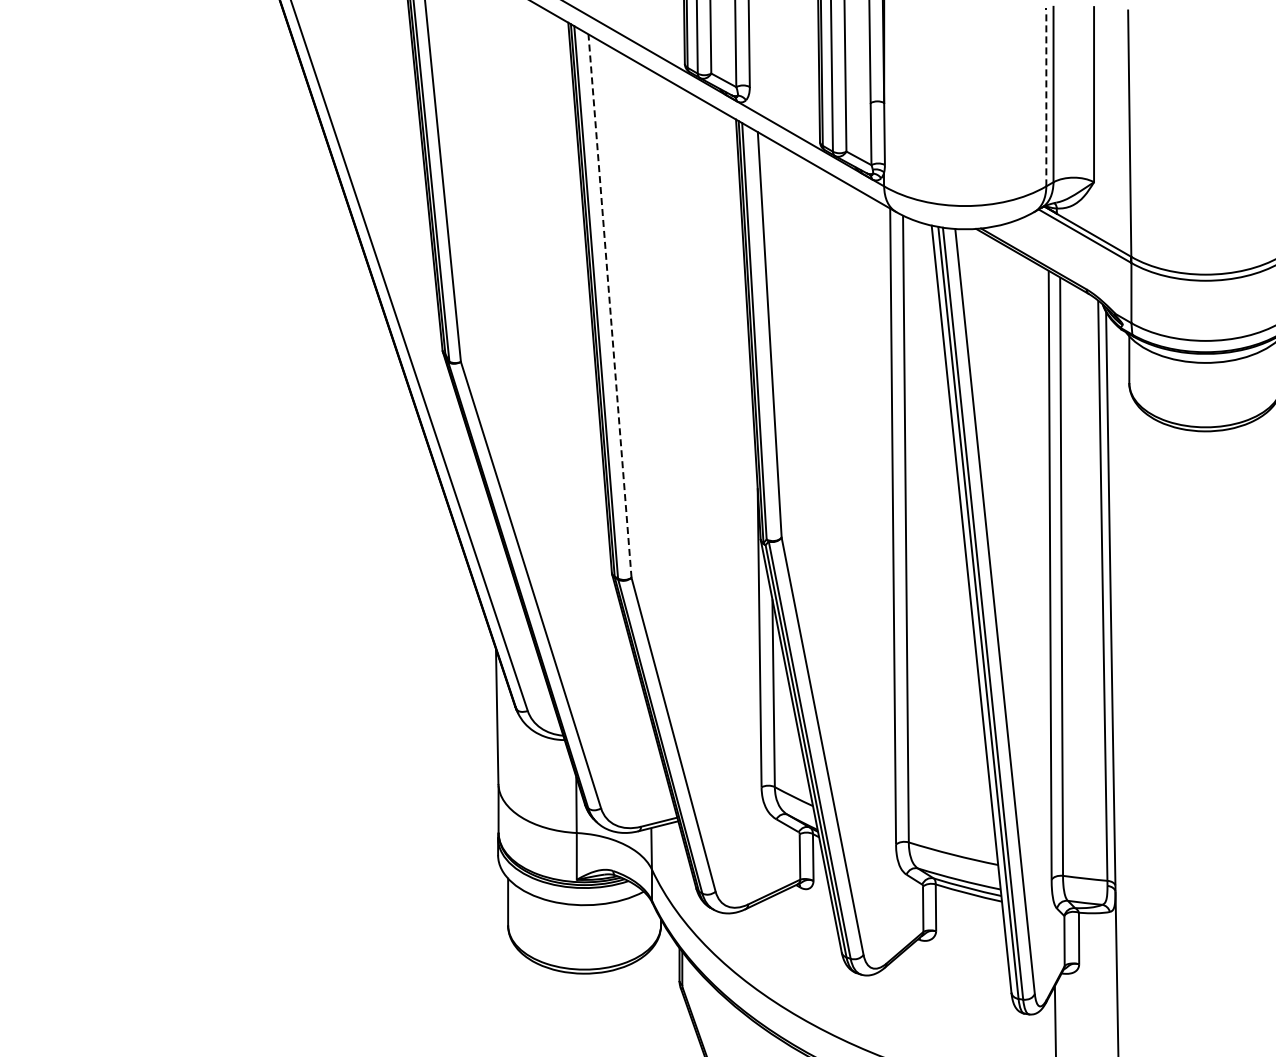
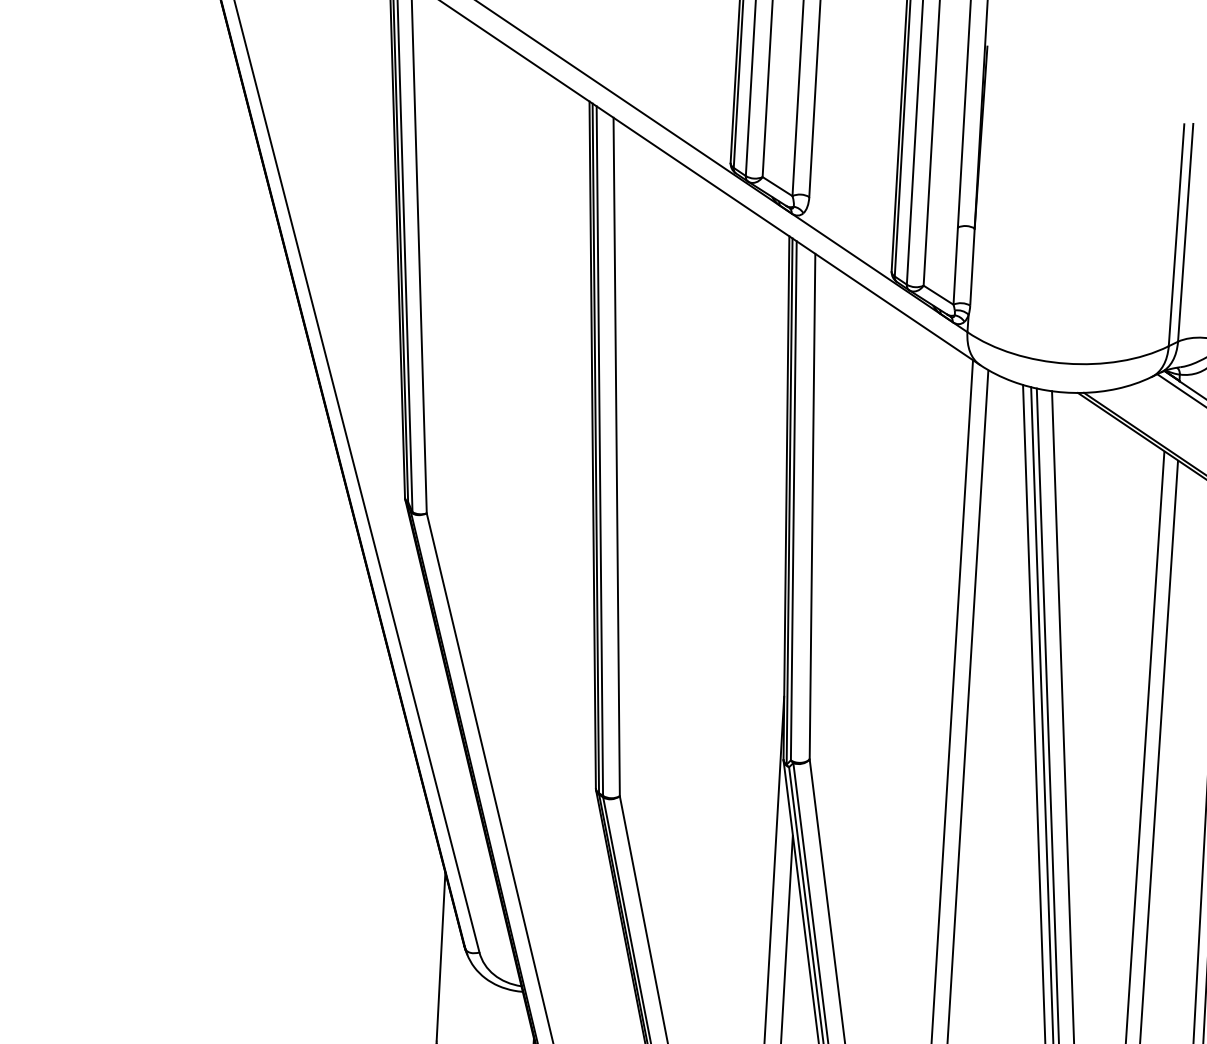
line: (1046, 96) -> (1176, 234), dashed -> solid
line: (610, 306) -> (617, 457), dashed -> solid

